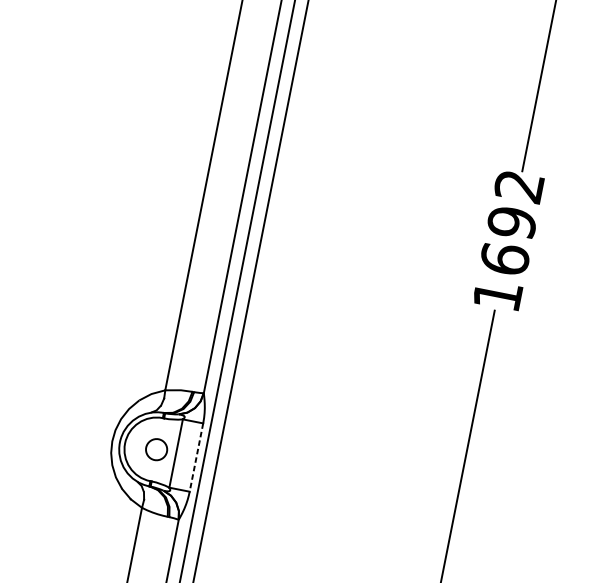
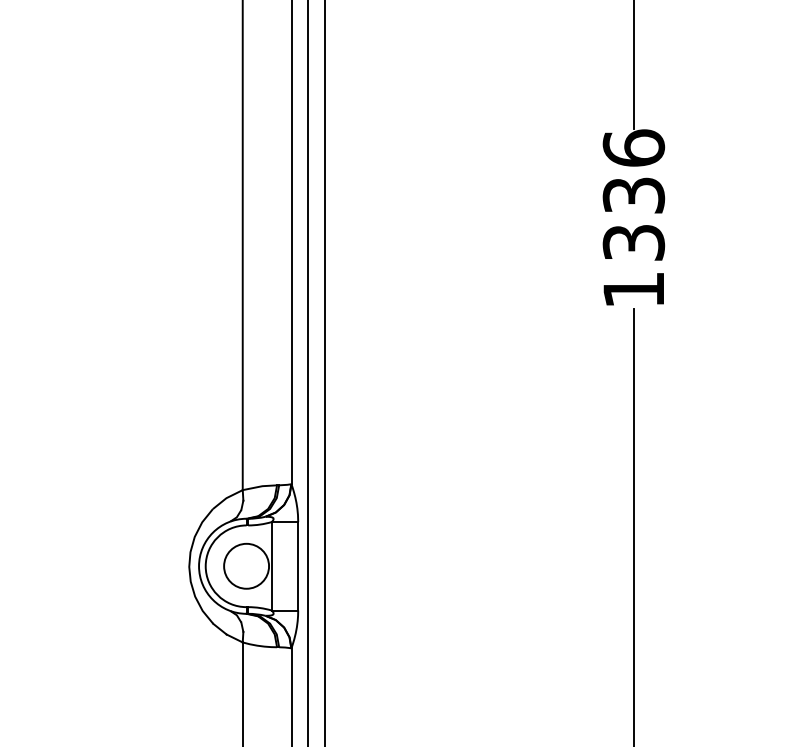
text: (511, 222) -> (633, 195), 1692 -> 1336
circle: (156, 449) -> (246, 565), size x1.67
line: (196, 457) -> (298, 566), dashed -> solid

